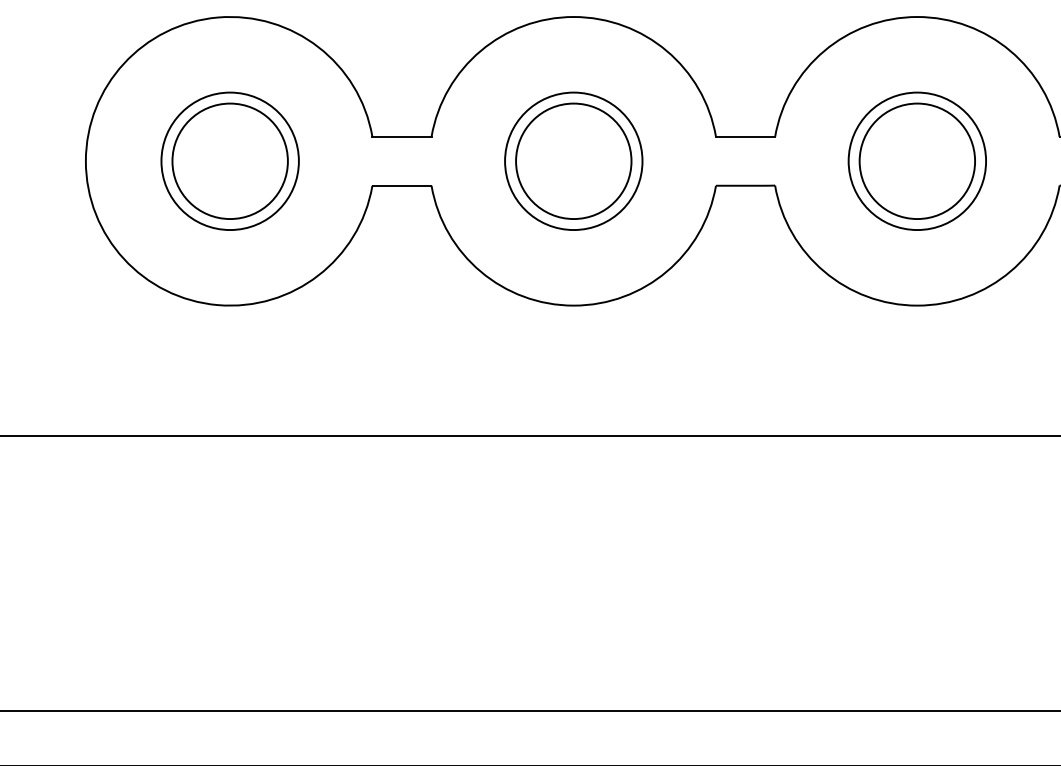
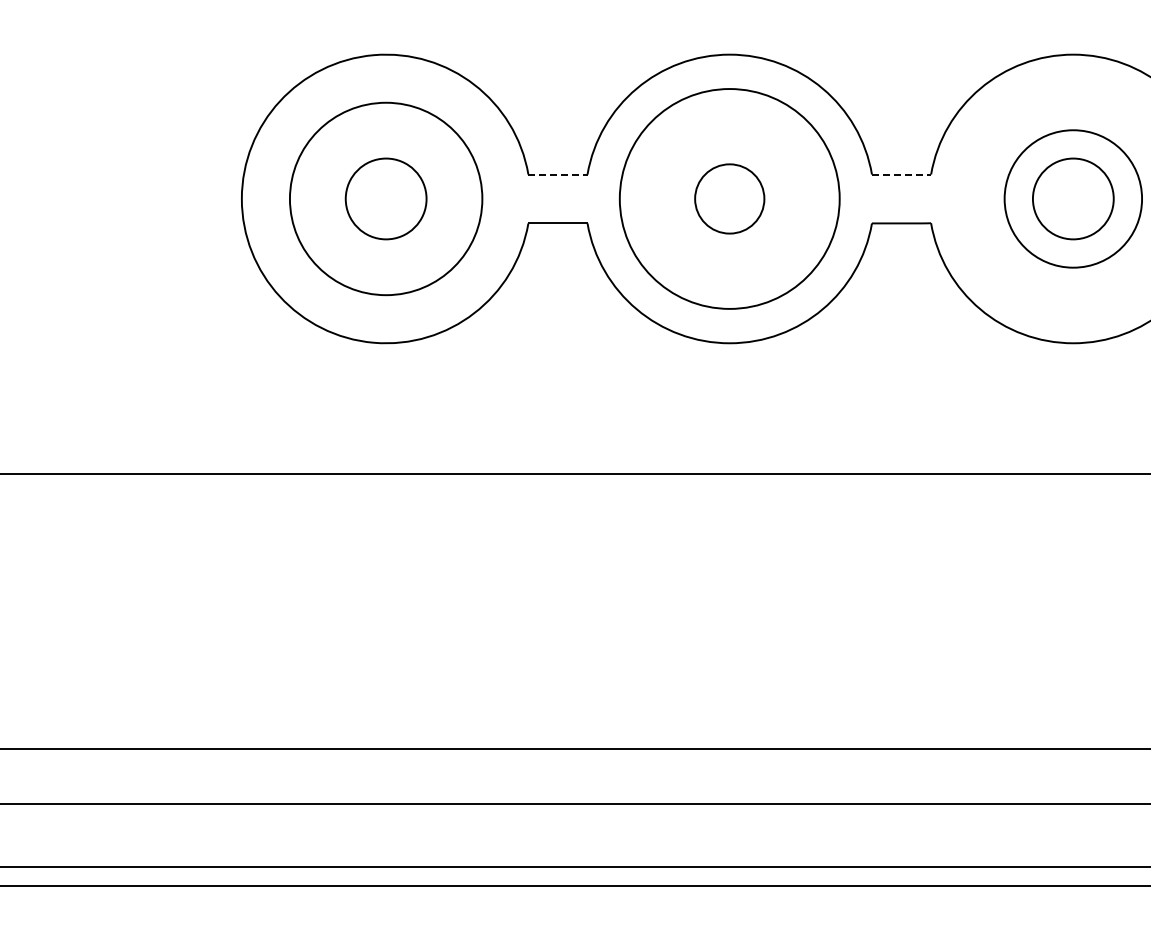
line: (401, 136) -> (557, 174), solid -> dashed
line: (745, 136) -> (901, 174), solid -> dashed
circle: (229, 160) -> (385, 198), size x0.7
circle: (229, 160) -> (385, 198), size x1.4
circle: (573, 160) -> (729, 198), size x0.6
circle: (573, 160) -> (729, 198), size x1.6
circle: (917, 160) -> (1073, 198), size x0.7

